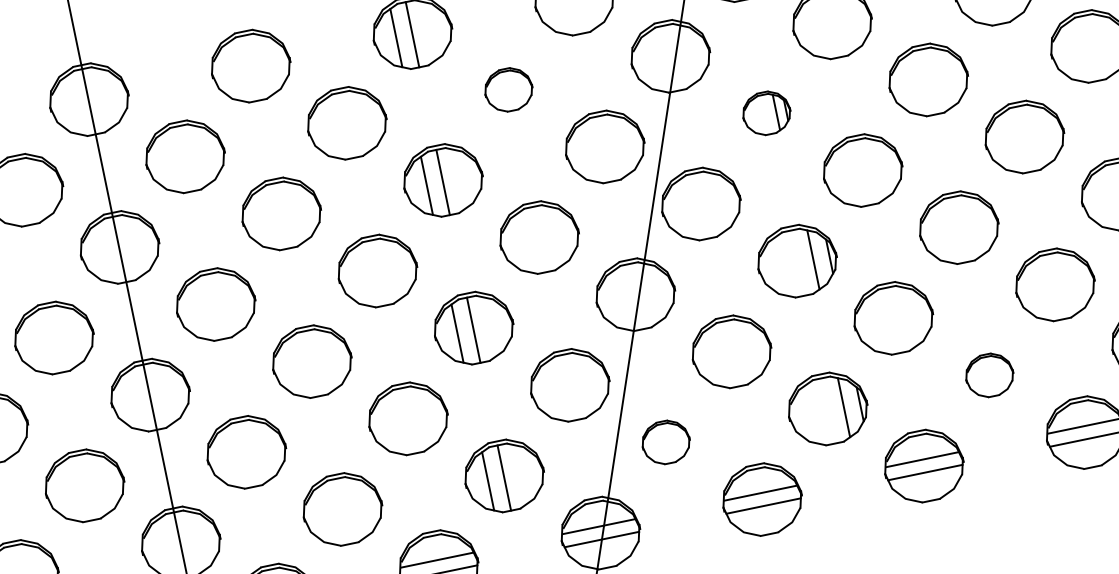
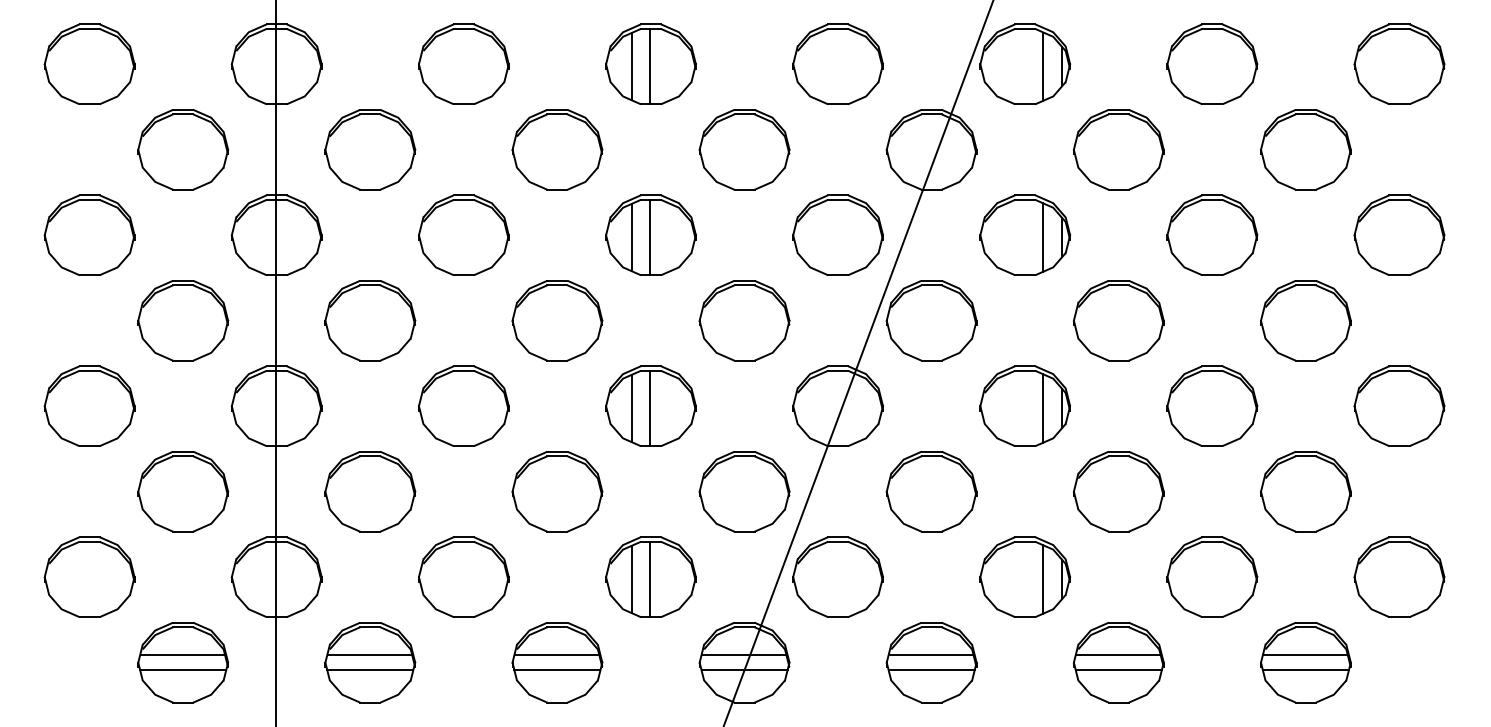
part: (508, 89) -> (744, 149), size x1.67
part: (766, 112) -> (1025, 234), size x1.67
part: (989, 374) -> (1212, 576), size x1.67
part: (665, 442) -> (837, 576), size x1.67

